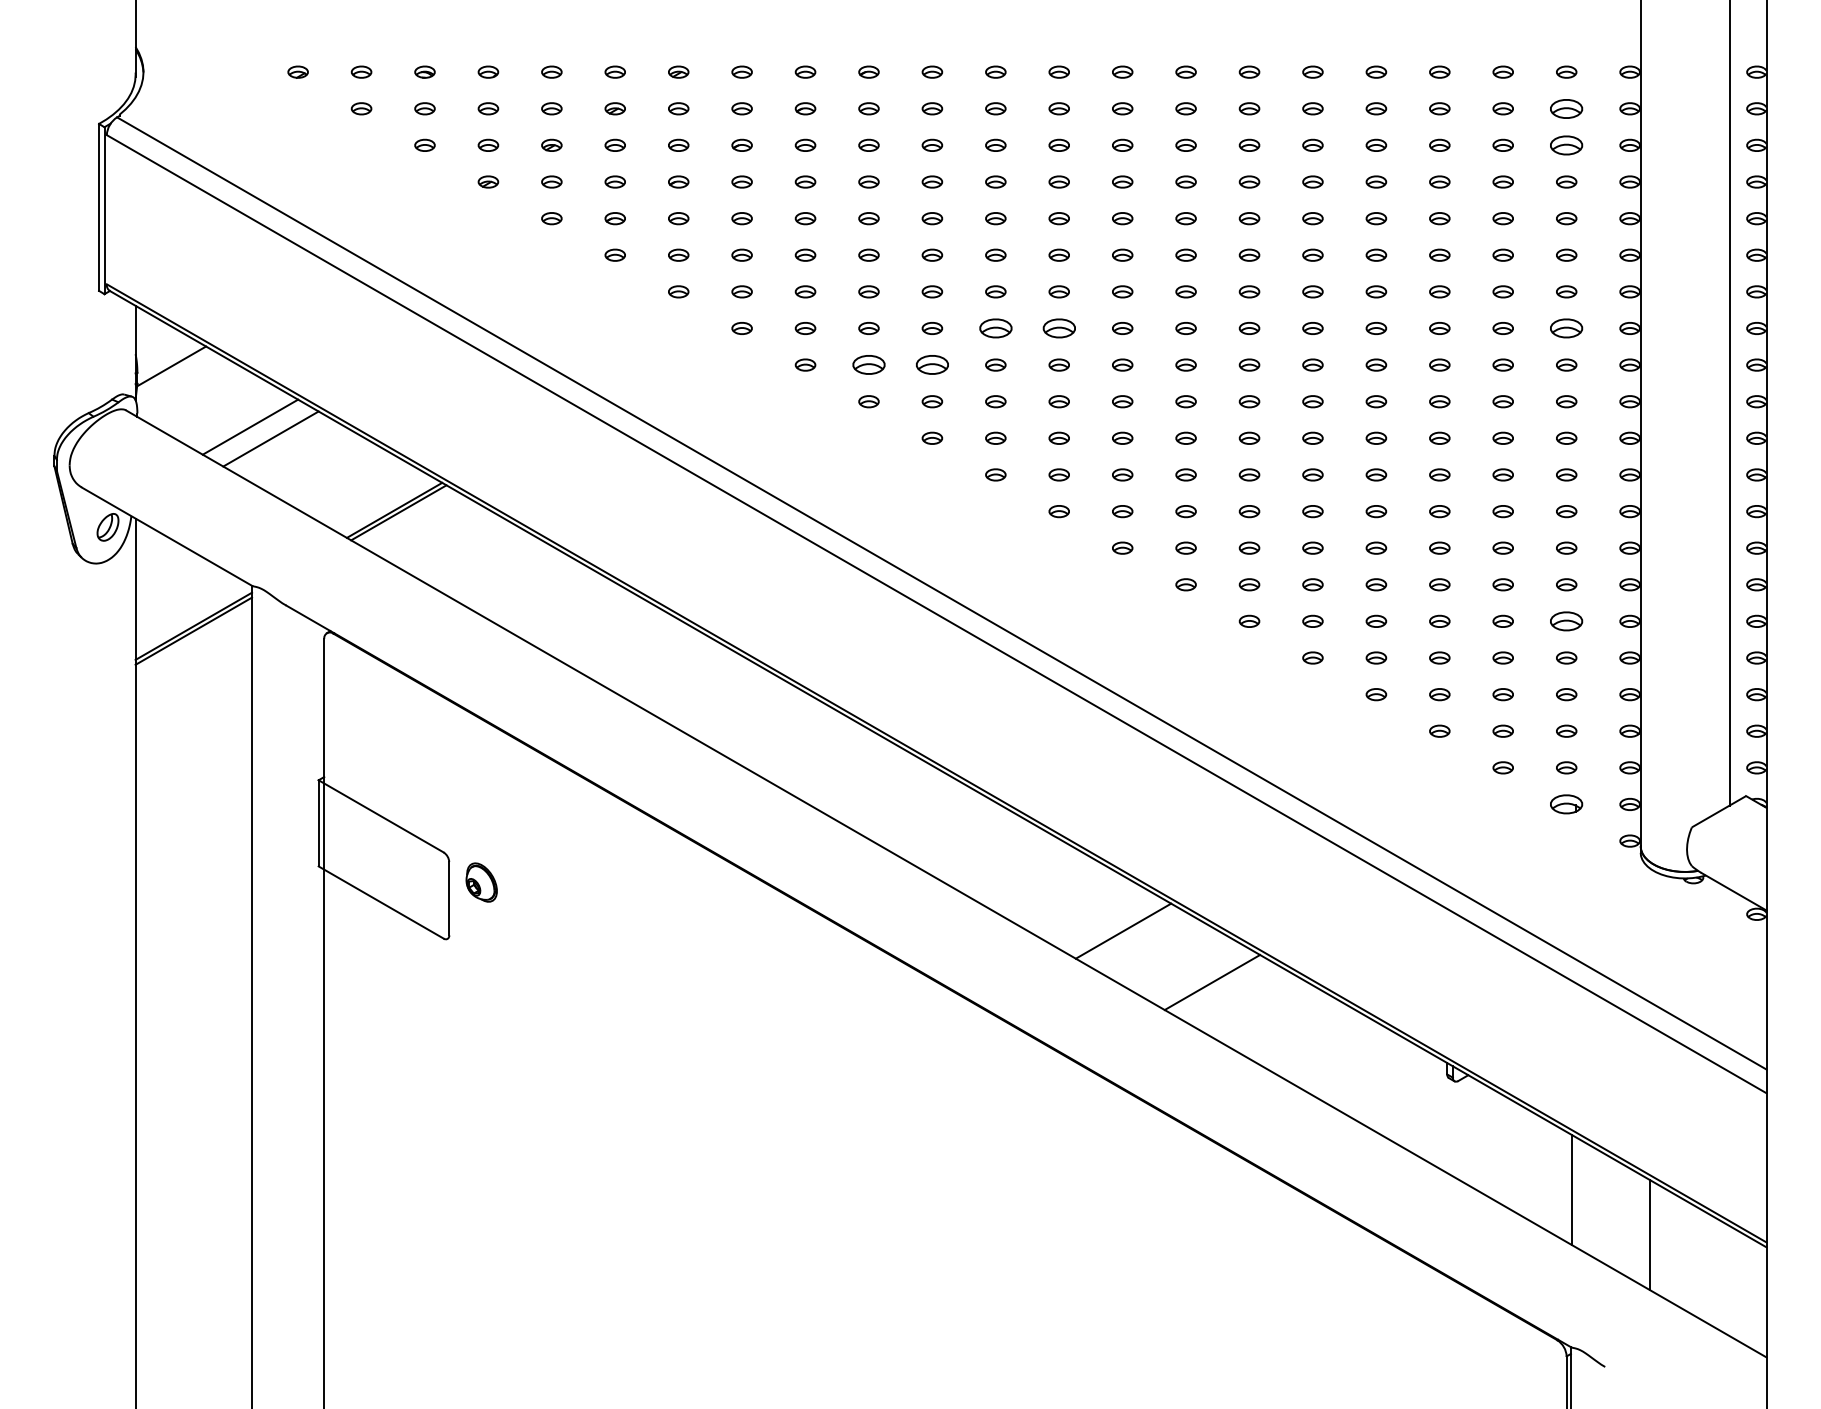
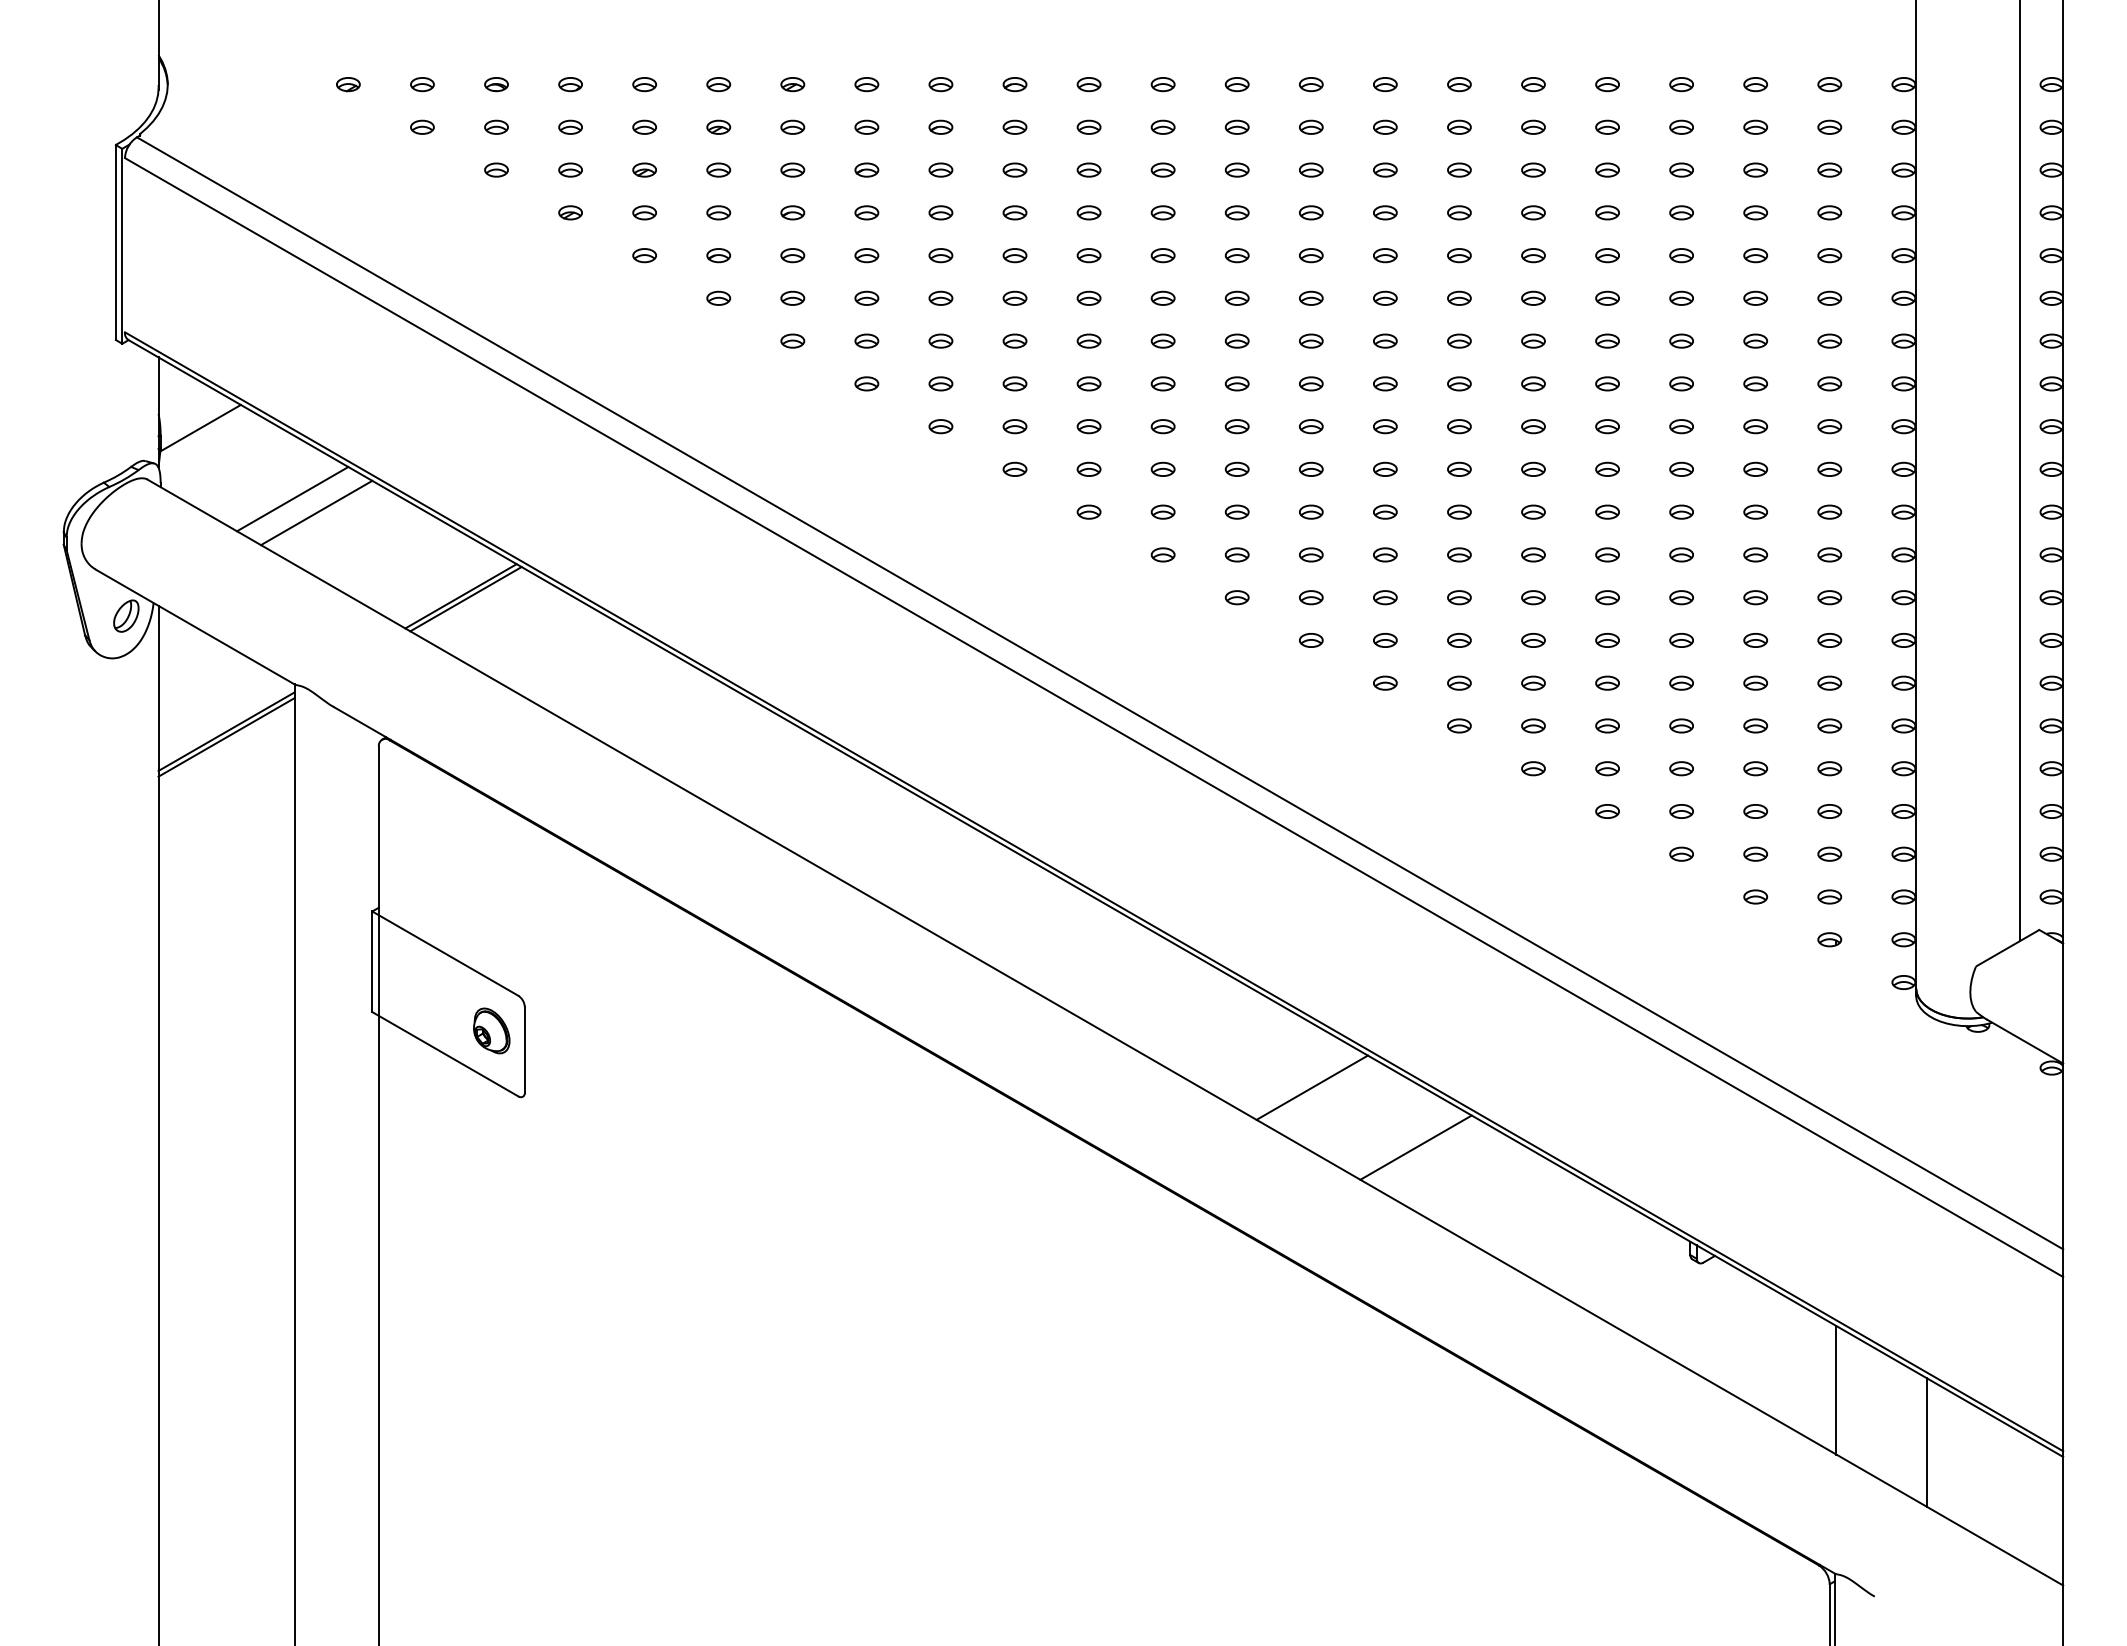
part: (1566, 108) -> (1829, 126), size x0.62
part: (1566, 144) -> (1829, 169), size x0.62
part: (995, 328) -> (1162, 383), size x0.62
part: (1058, 328) -> (1236, 383), size x0.62
part: (1566, 328) -> (1829, 383), size x0.62
part: (868, 364) -> (1014, 426), size x0.62
part: (931, 364) -> (1088, 426), size x0.62
part: (1566, 621) -> (1829, 725), size x0.62
part: (1566, 804) -> (1829, 939), size x0.62
part: (481, 882) -> (491, 1030), moved

